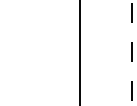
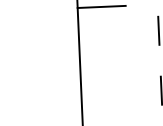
line: (95, 34) -> (101, 6), added

